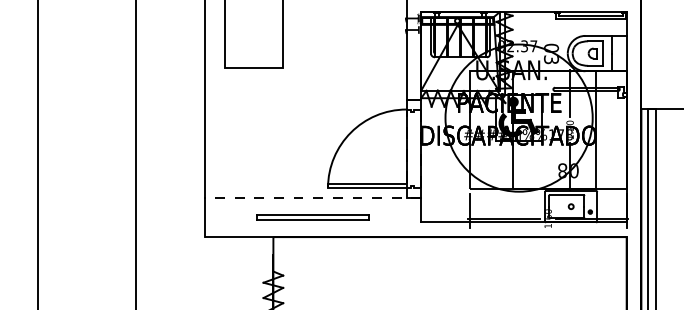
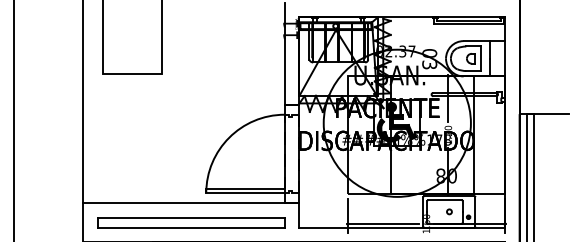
line: (312, 197) -> (190, 202), dashed -> solid
part: (313, 217) -> (191, 222), size x1.67

